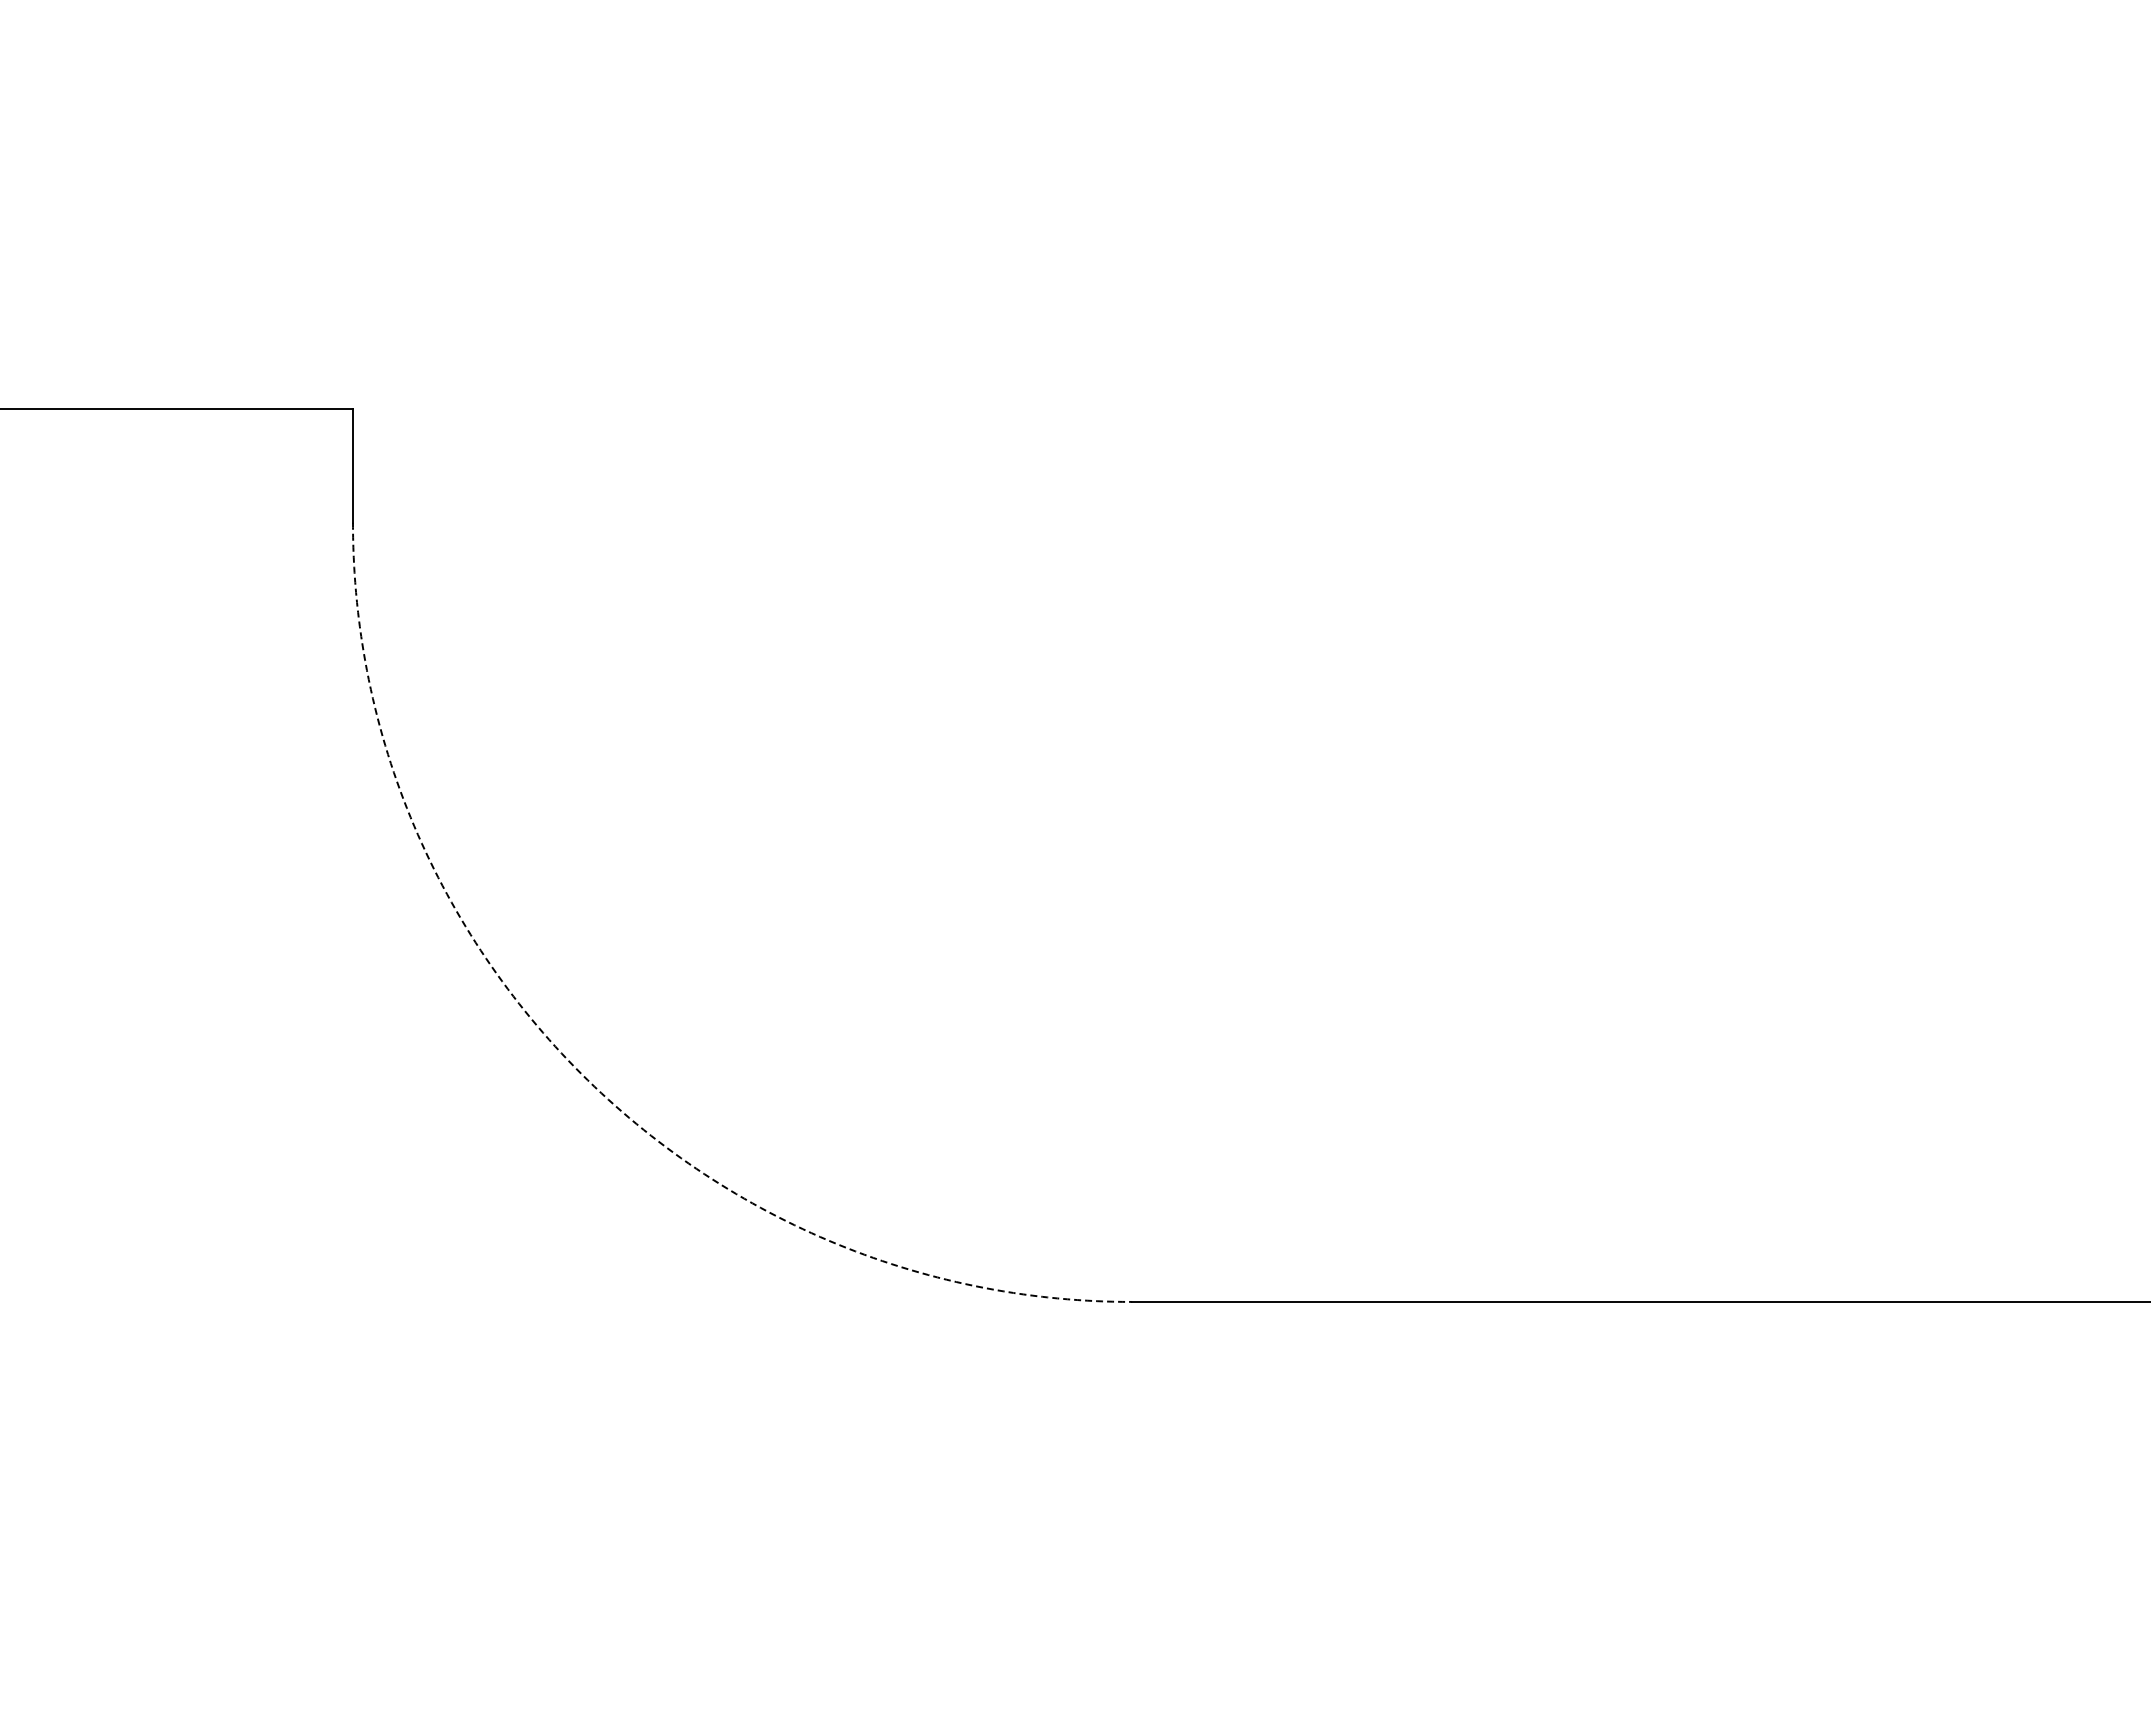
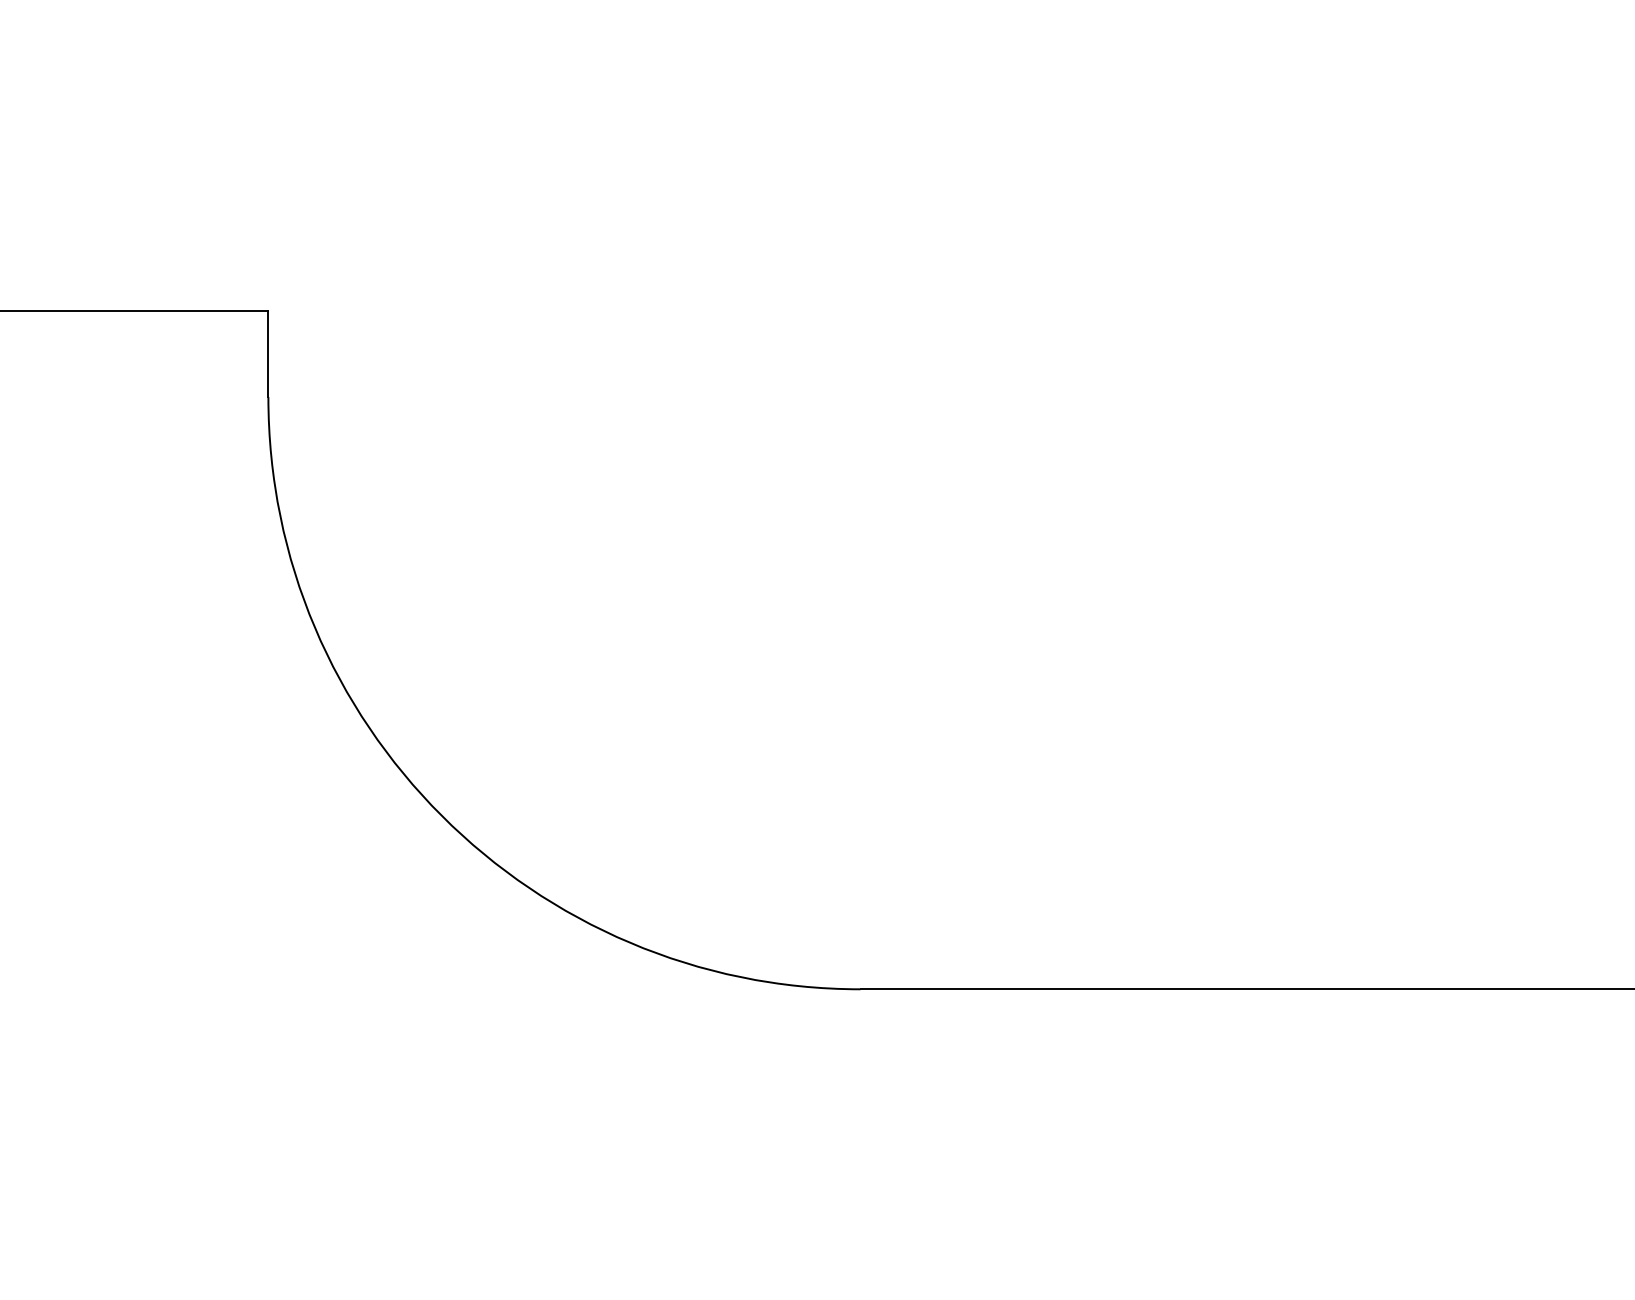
arc: (581, 1073) -> (442, 815), dashed -> solid

